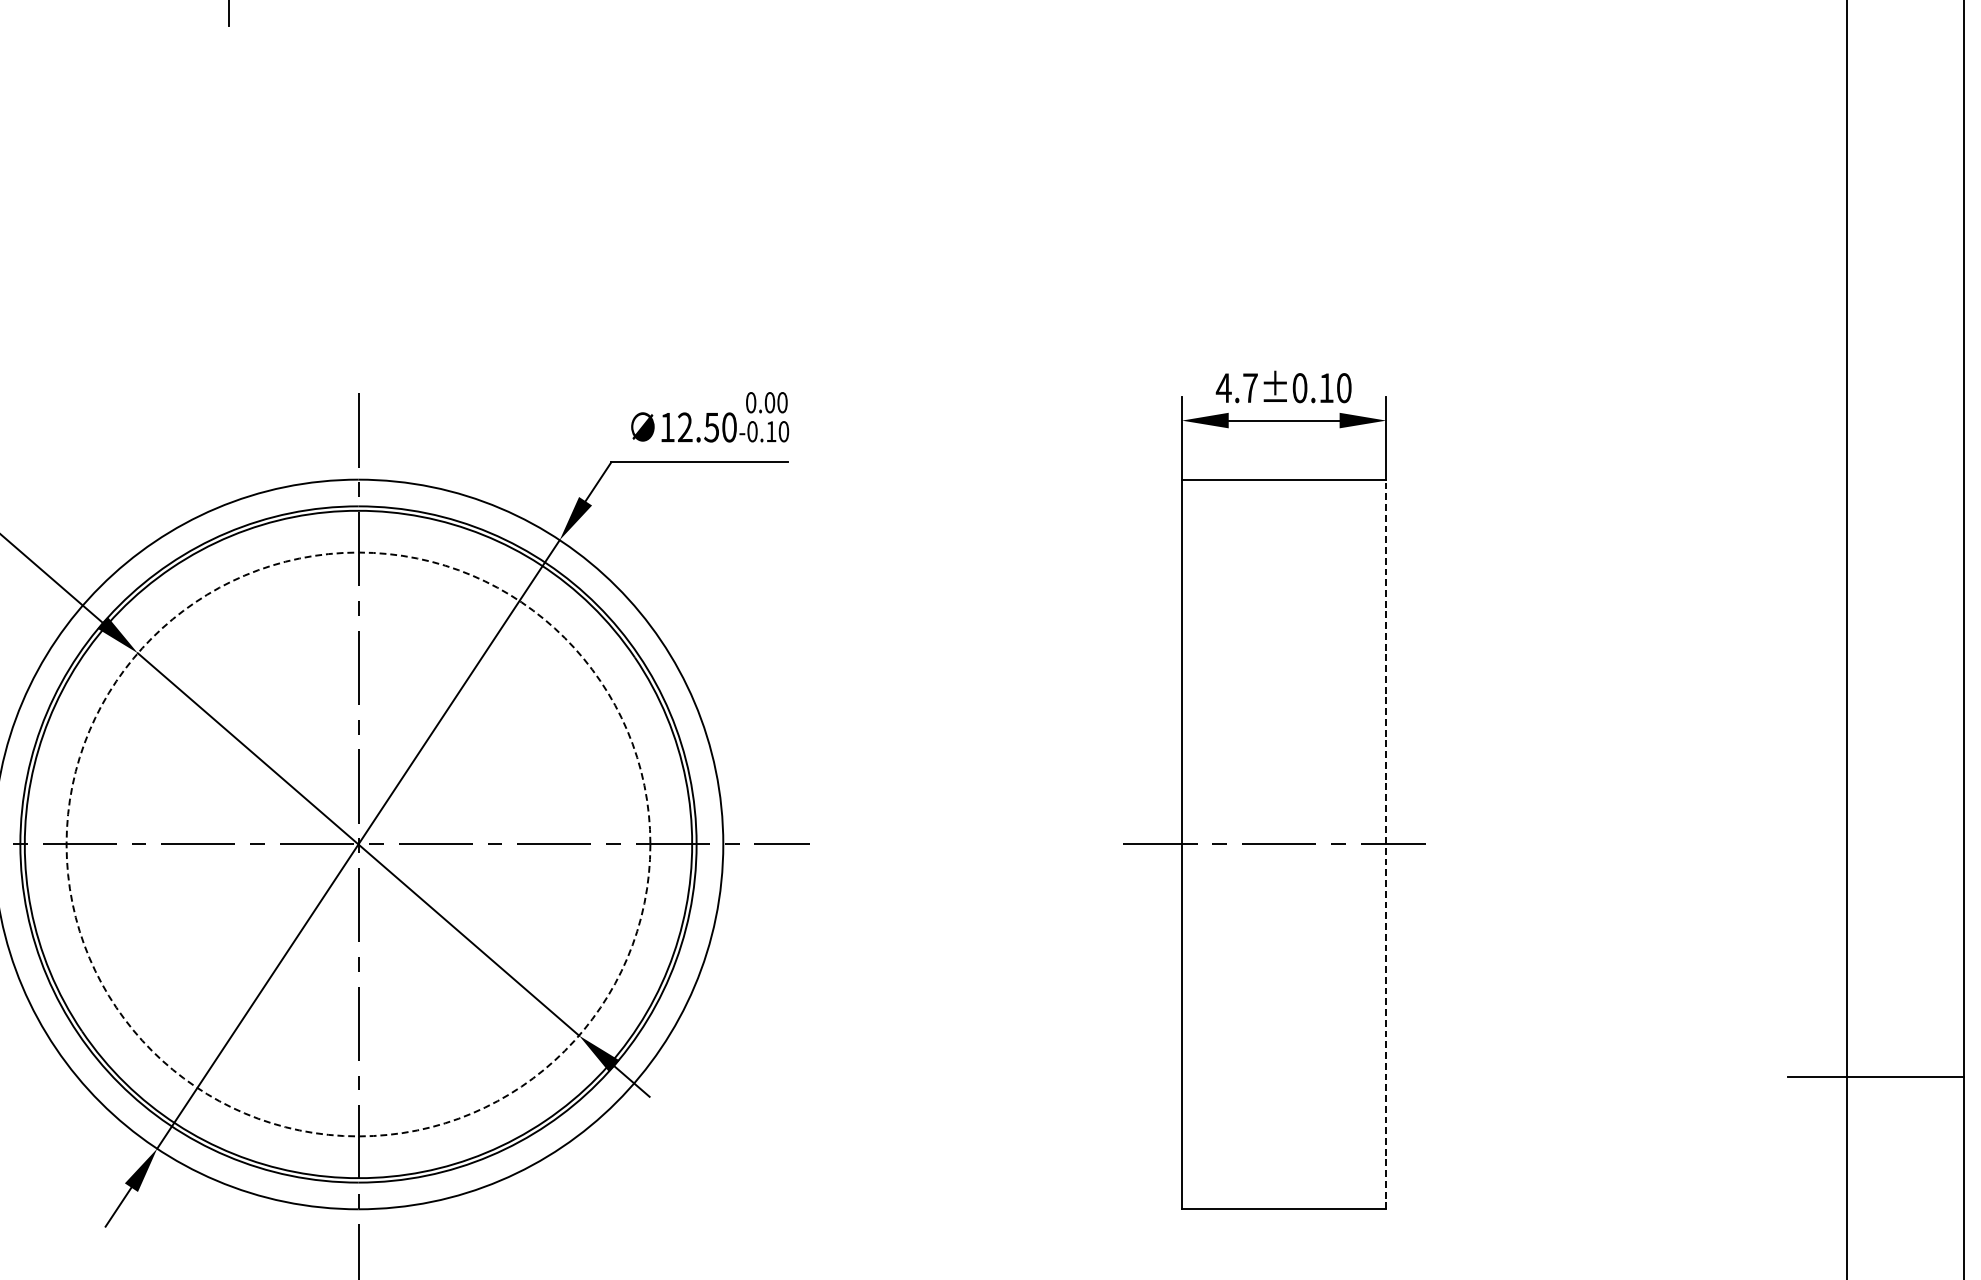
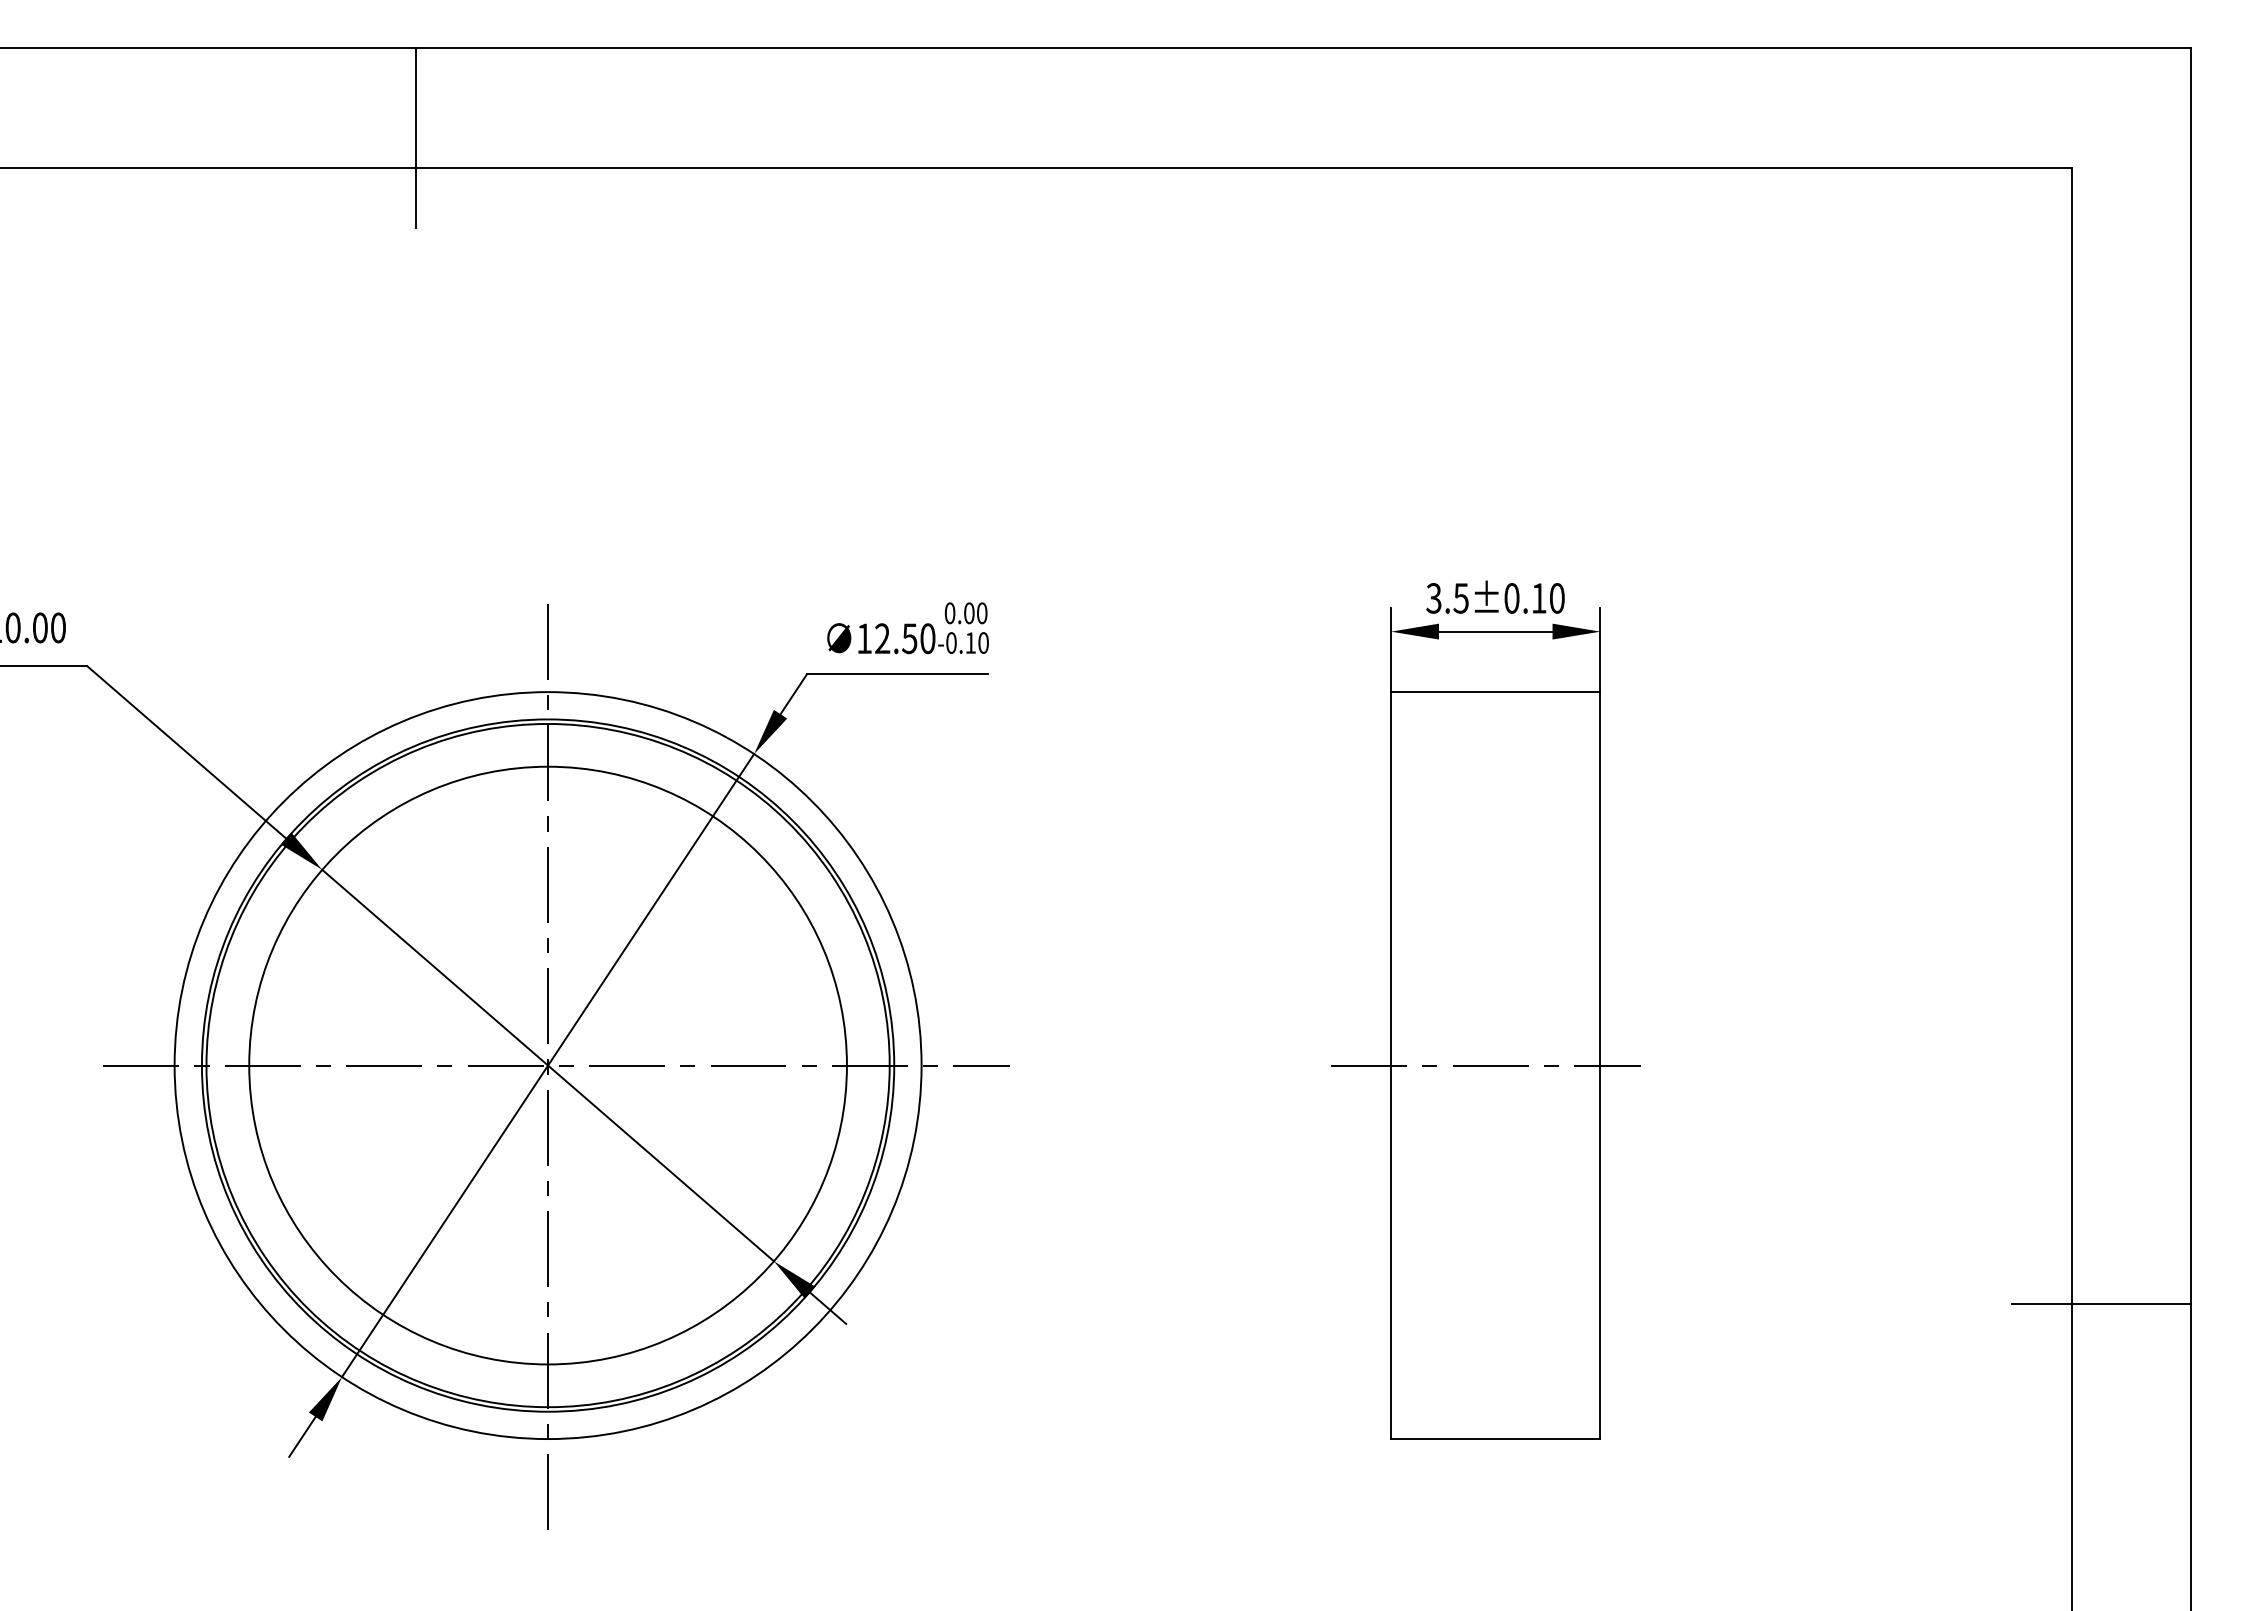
text: (1236, 388) -> (1446, 598), 4.7±0.10 -> 3.5±0.10
circle: (357, 844) -> (547, 1065), dashed -> solid
line: (1386, 844) -> (1600, 1065), dashed -> solid

